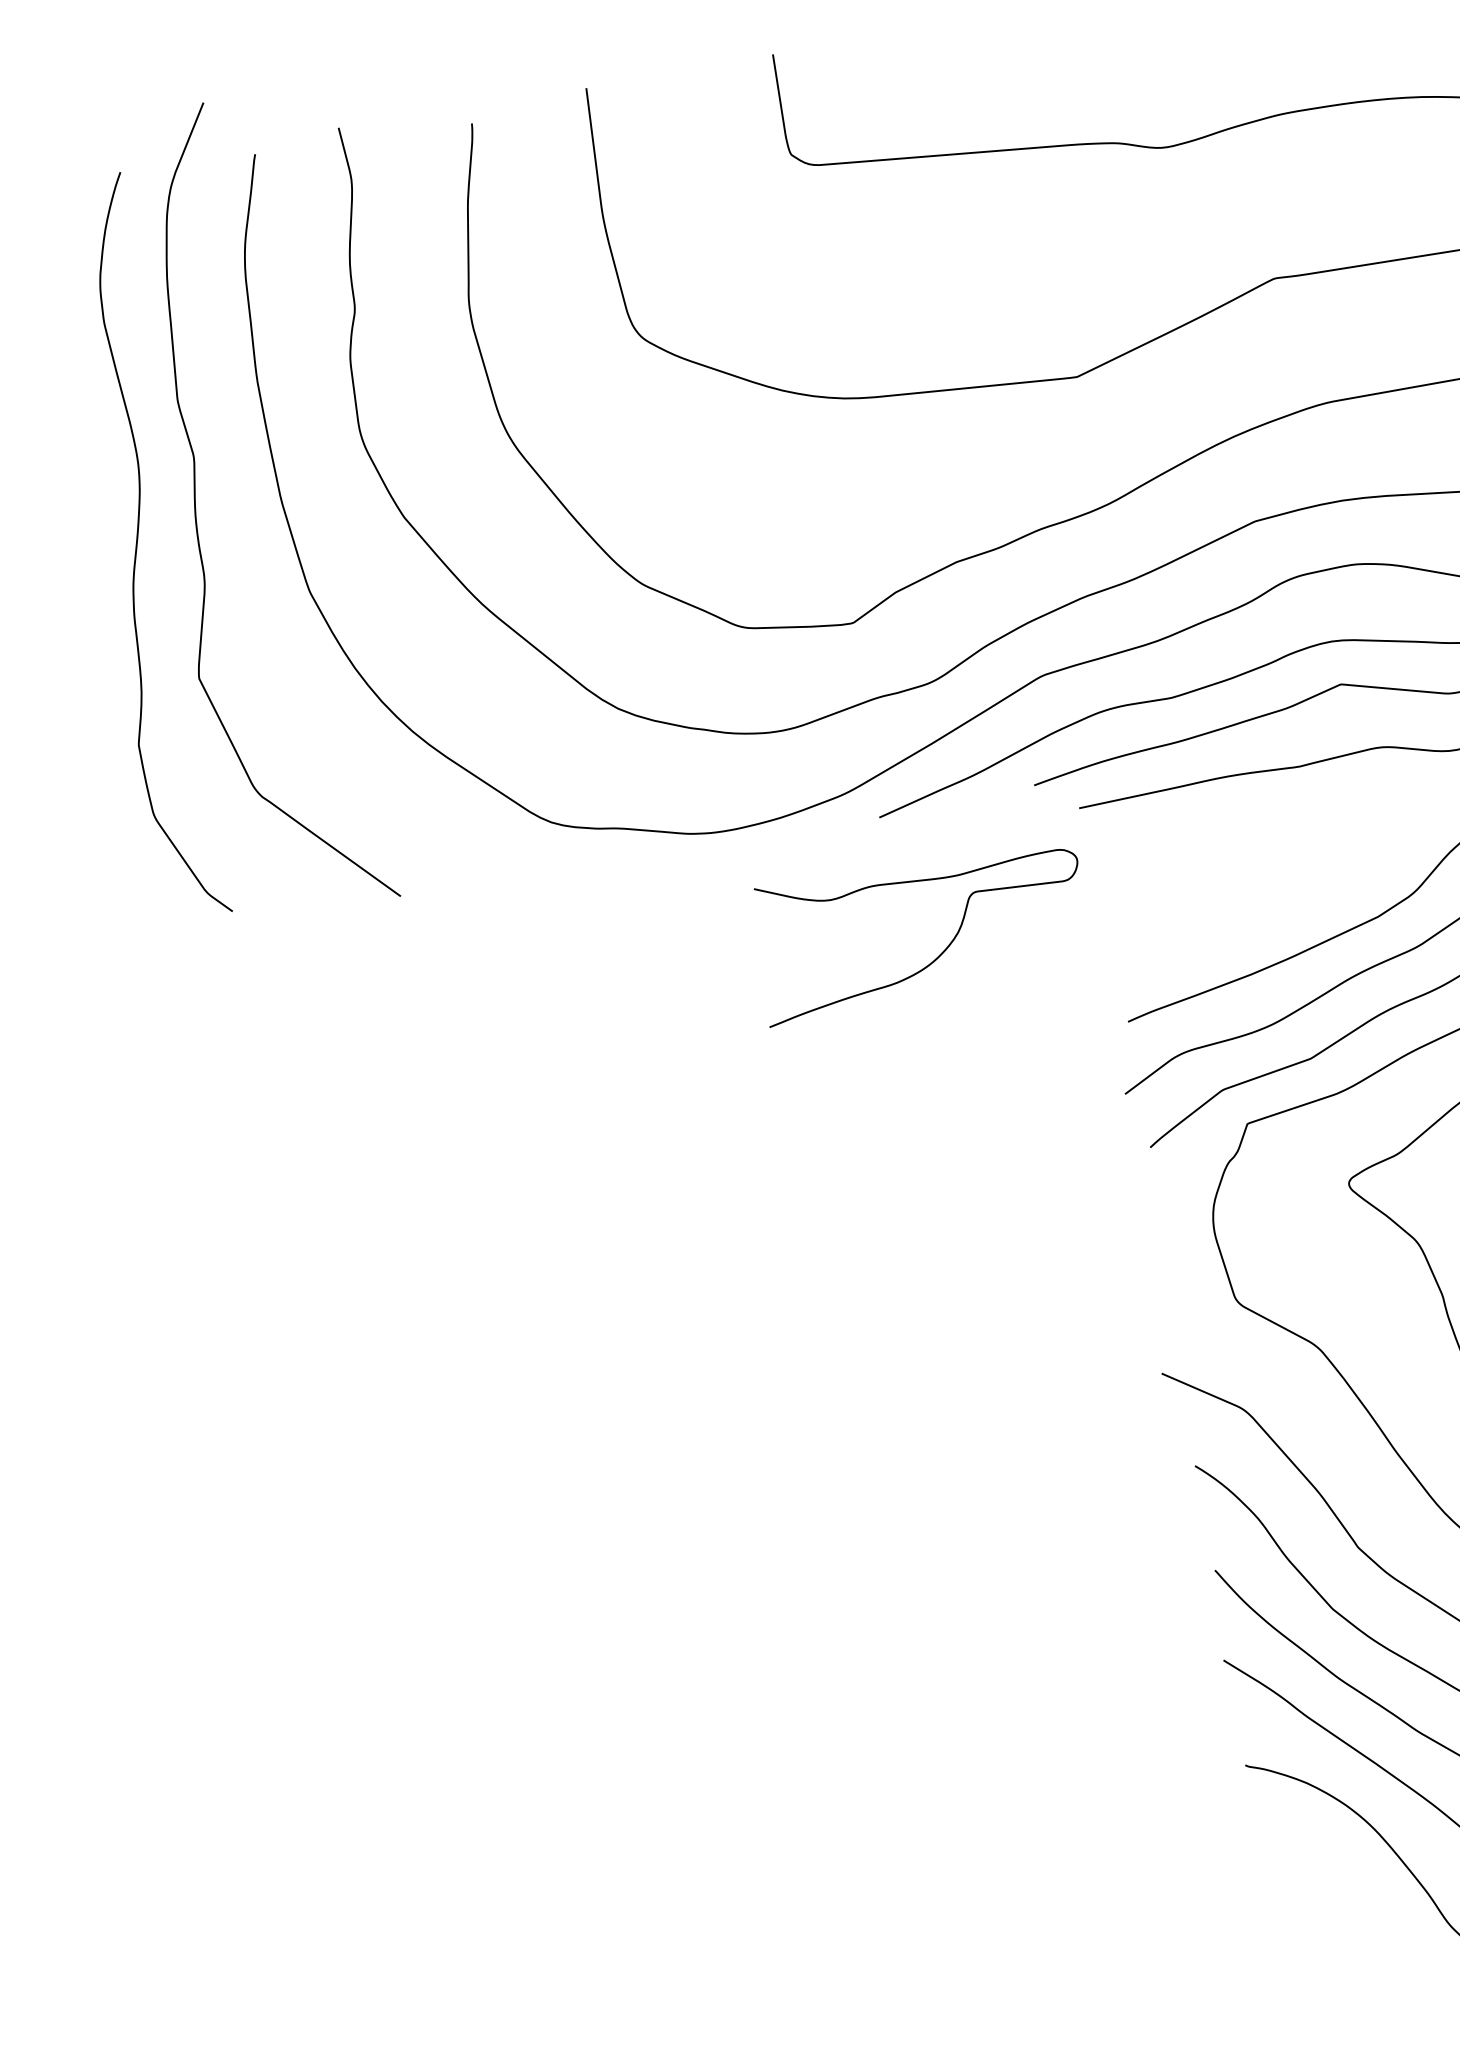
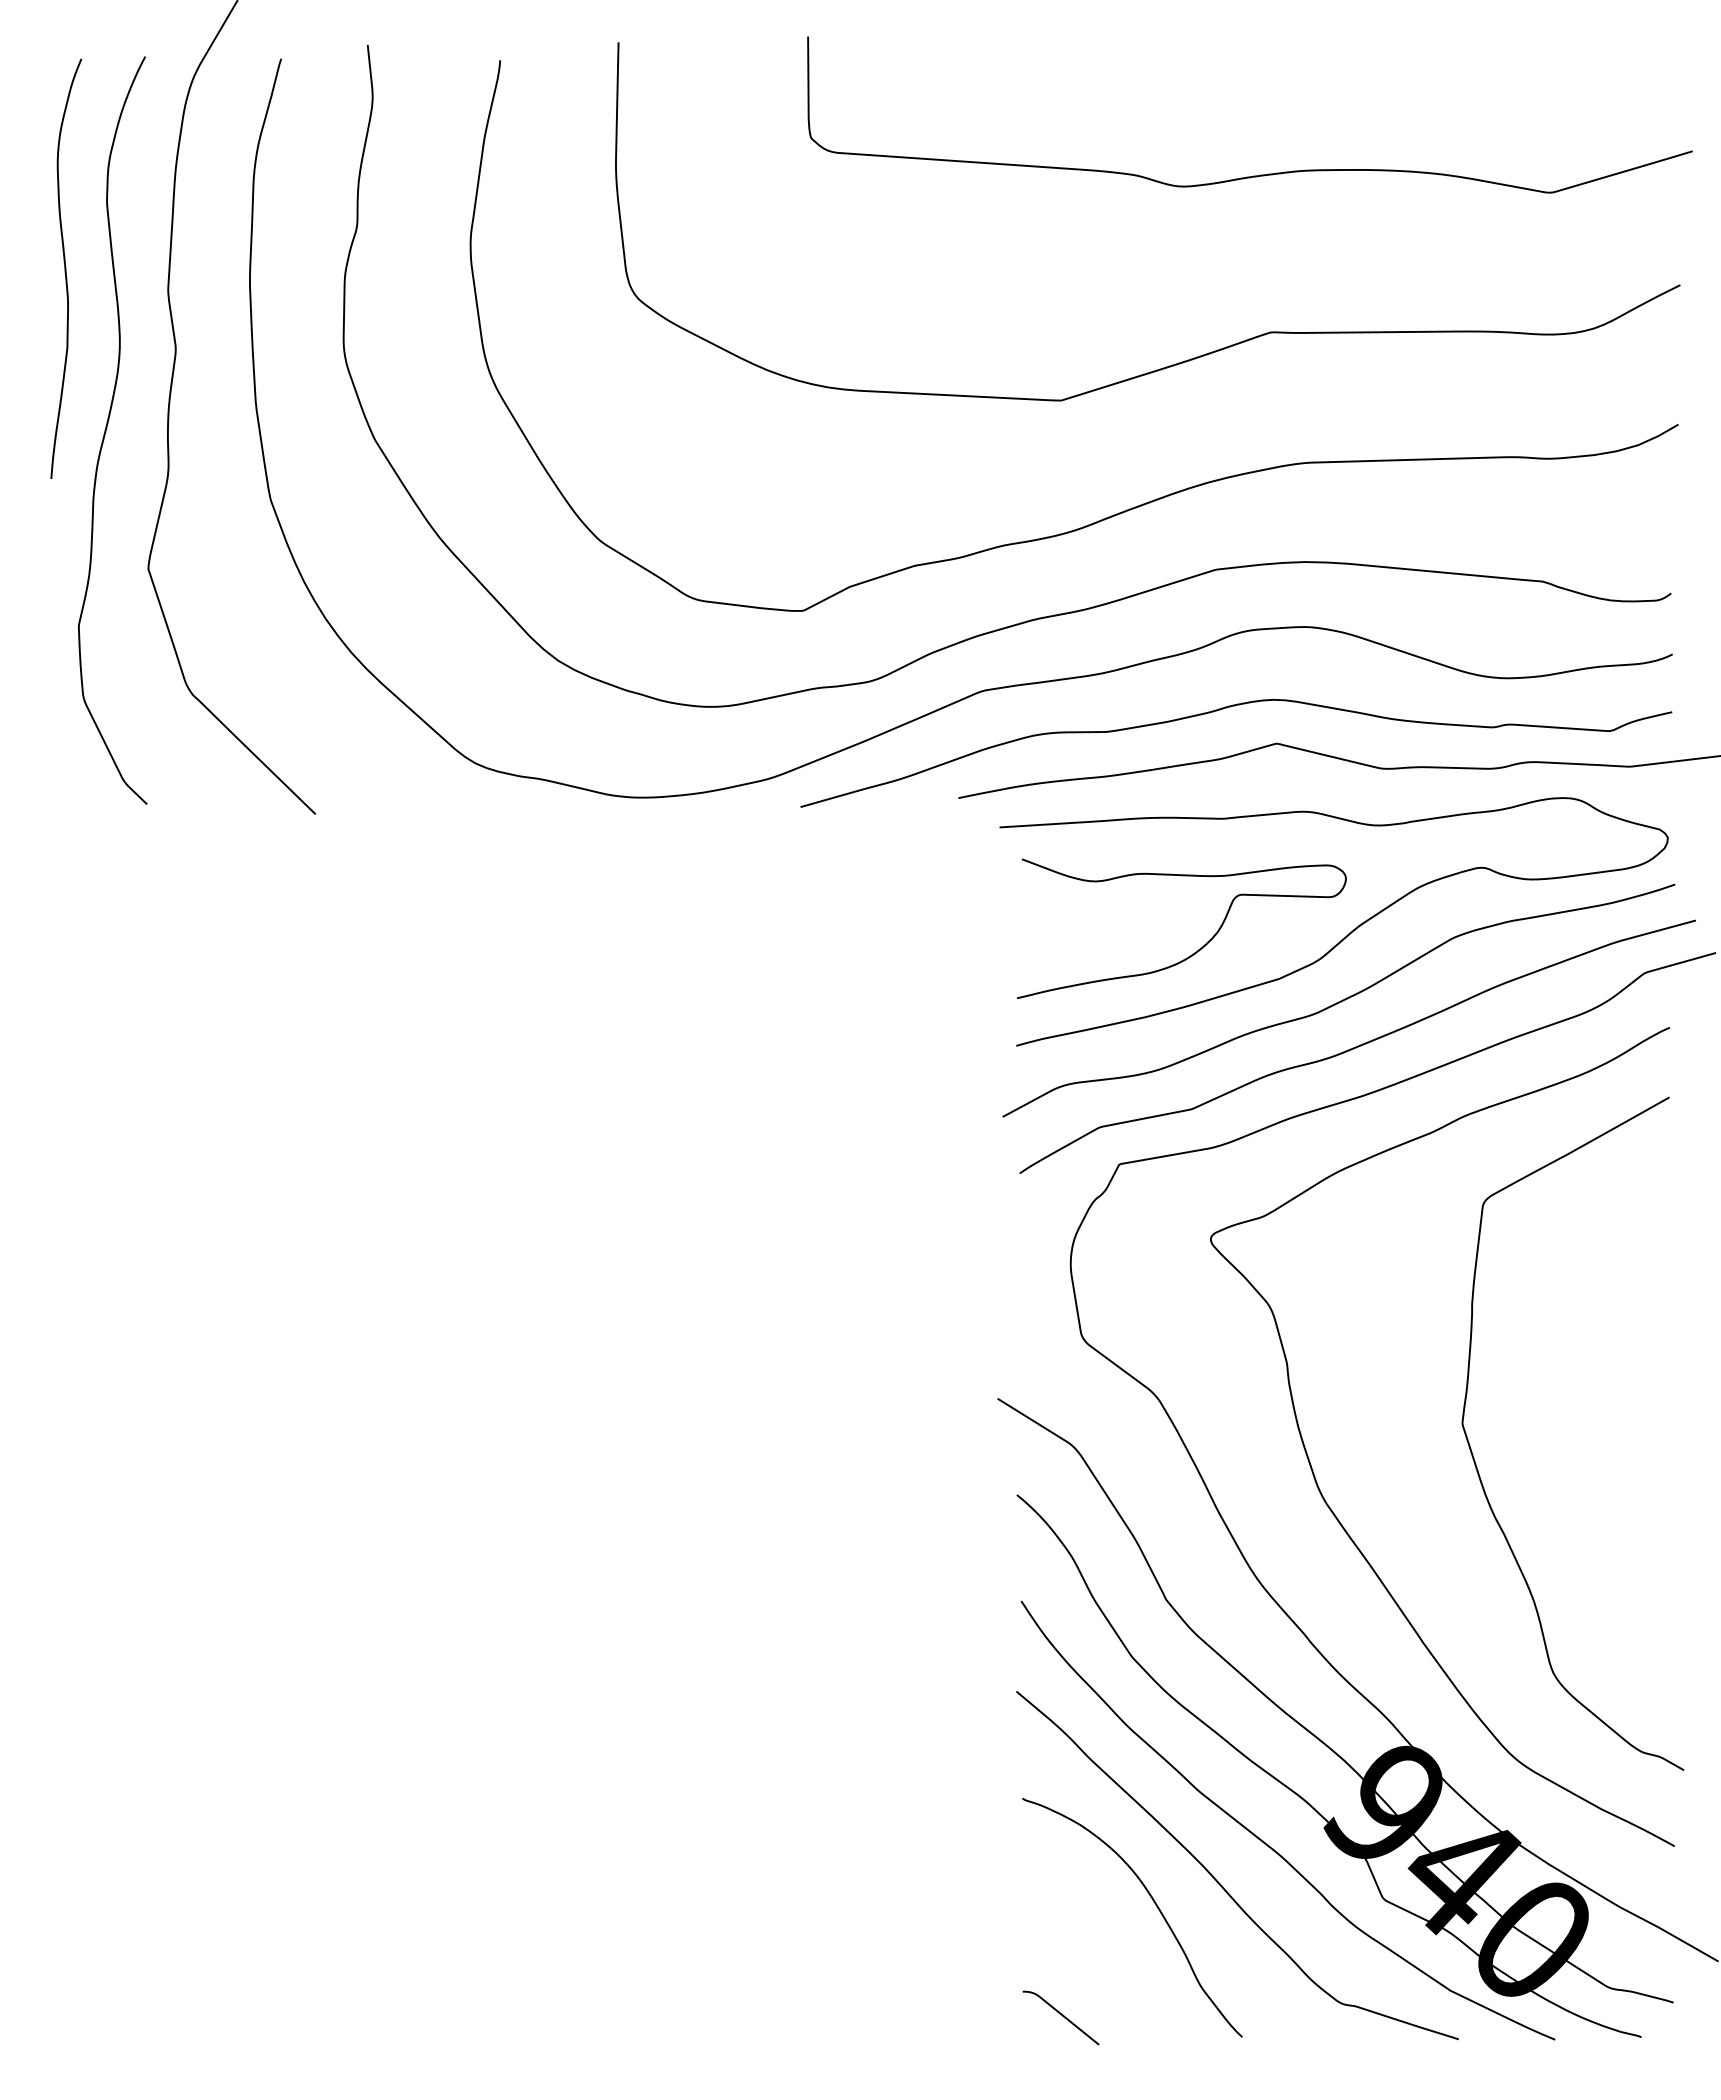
curve: (73, 393) -> (66, 268), added
curve: (942, 951) -> (1199, 948), moved
curve: (1316, 1974) -> (1061, 2015), added

